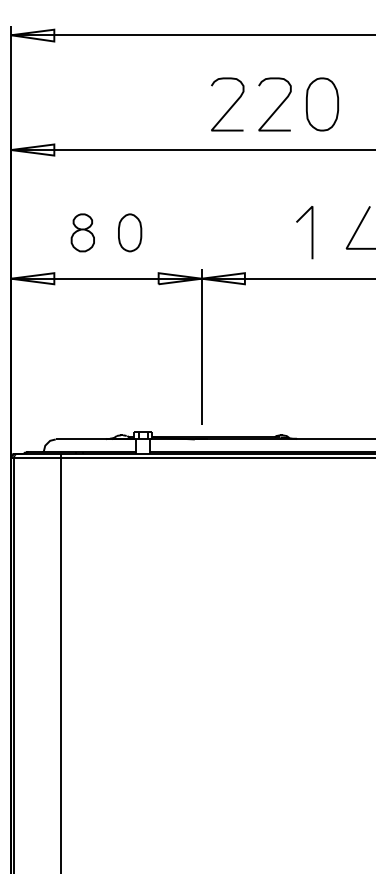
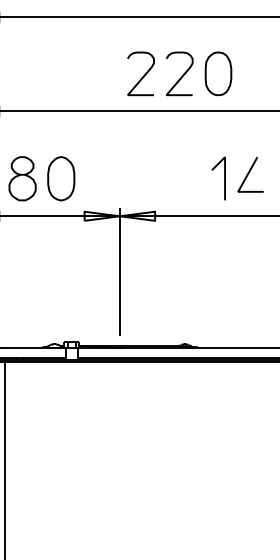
part: (82, 232) -> (22, 178), size x1.43
part: (129, 232) -> (60, 178), size x1.43
curve: (311, 232) -> (224, 178), moved

